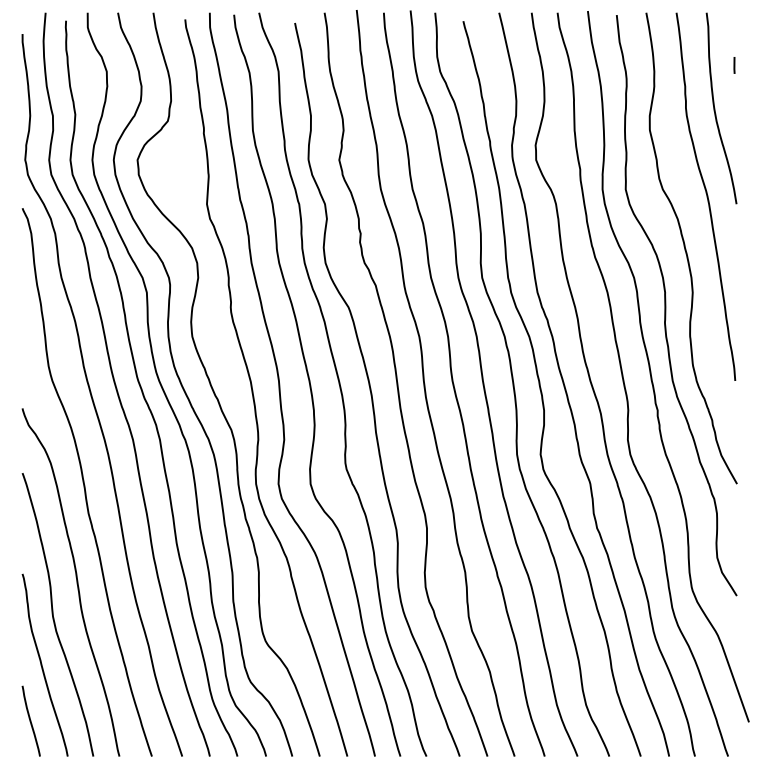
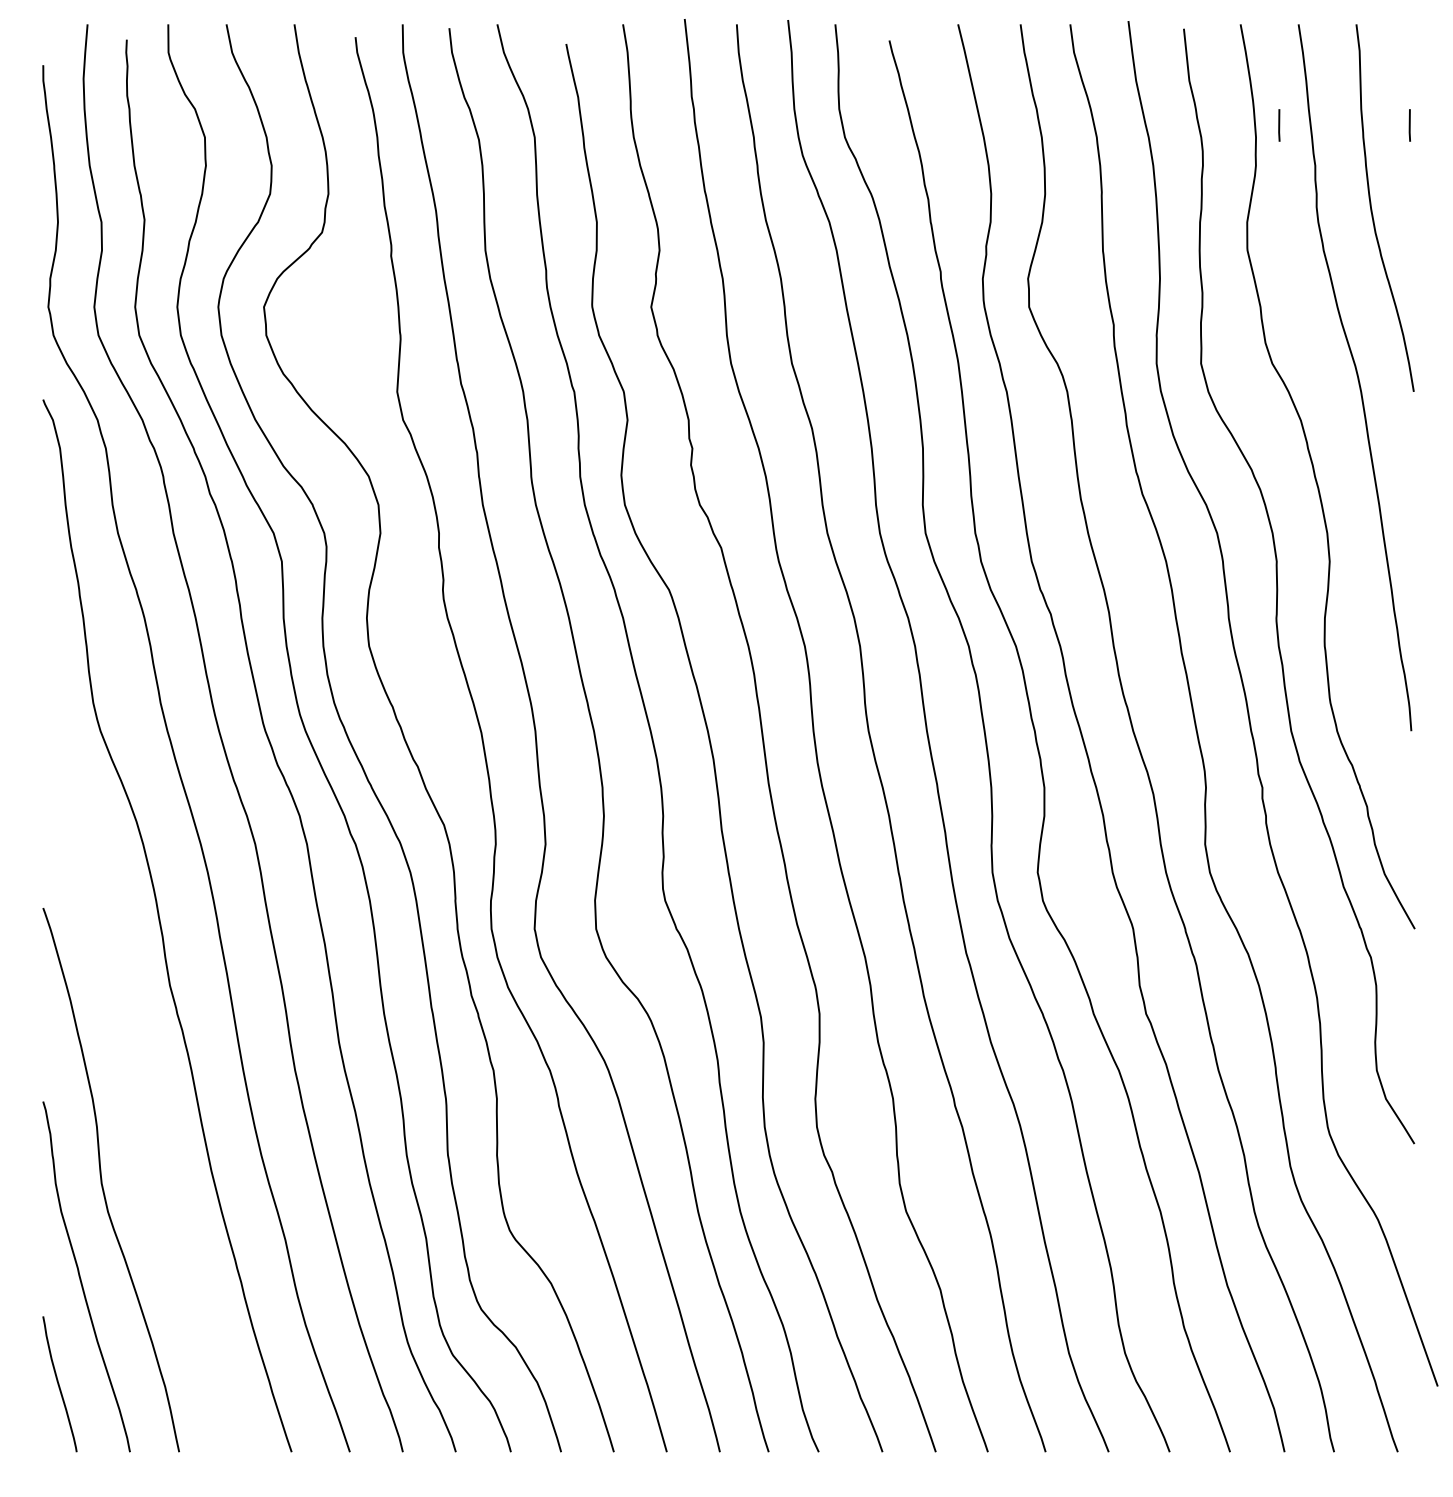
line: (666, 65) -> (1279, 125), added
curve: (76, 582) -> (146, 1118), removed

